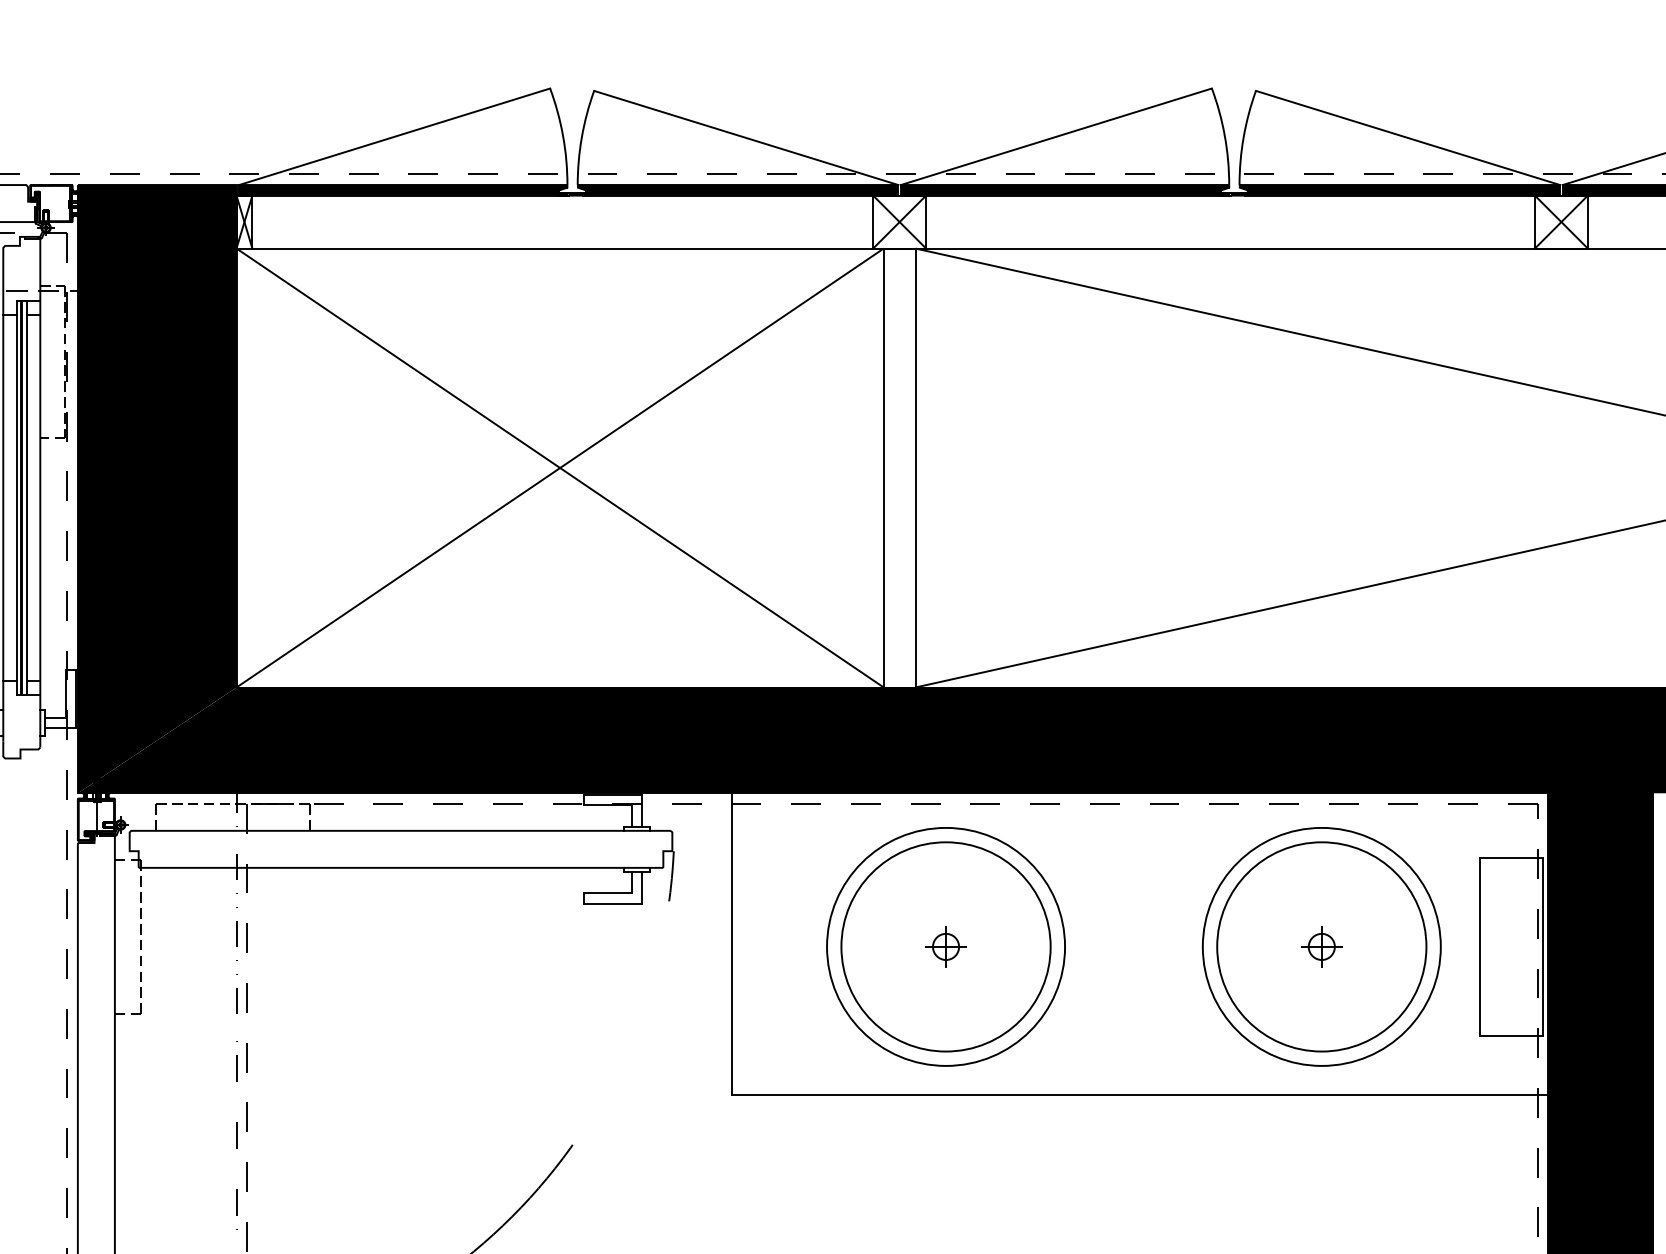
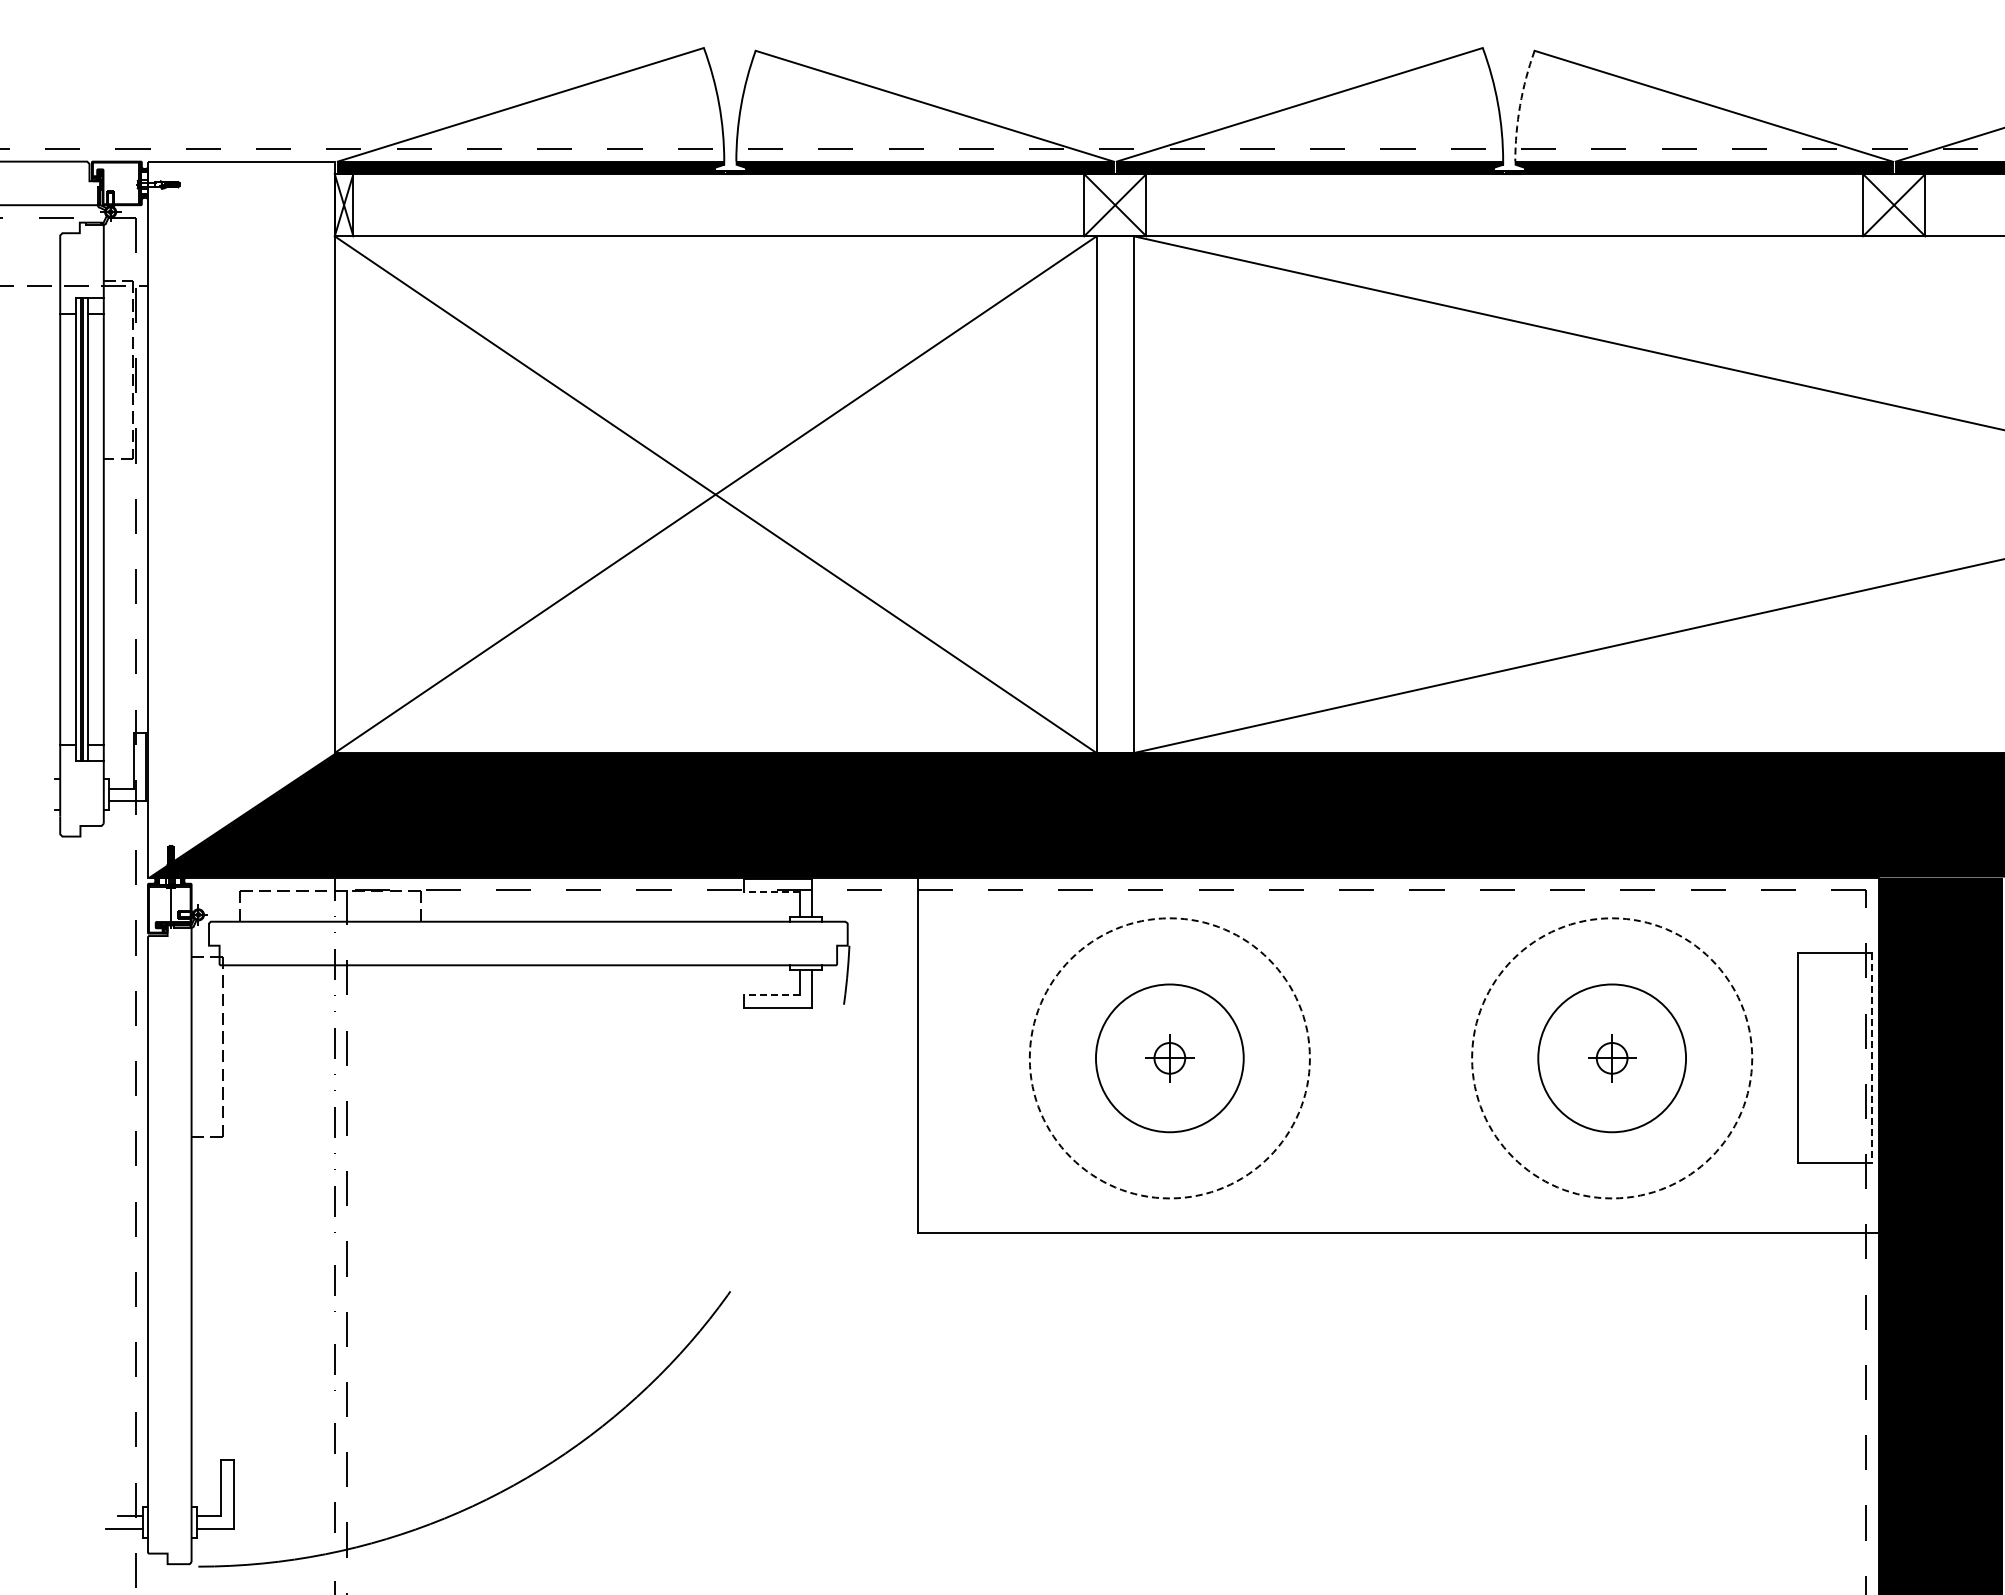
arc: (1243, 137) -> (1520, 105), solid -> dashed
fill: (157, 489) -> (241, 519), removed
line: (607, 805) -> (771, 891), solid -> dashed
line: (607, 893) -> (771, 995), solid -> dashed
circle: (945, 947) -> (1169, 1058), size x0.6
circle: (945, 947) -> (1169, 1058), solid -> dashed
circle: (1322, 947) -> (1612, 1058), size x0.6
circle: (1322, 947) -> (1612, 1058), solid -> dashed
line: (1543, 947) -> (1872, 1058), solid -> dashed

